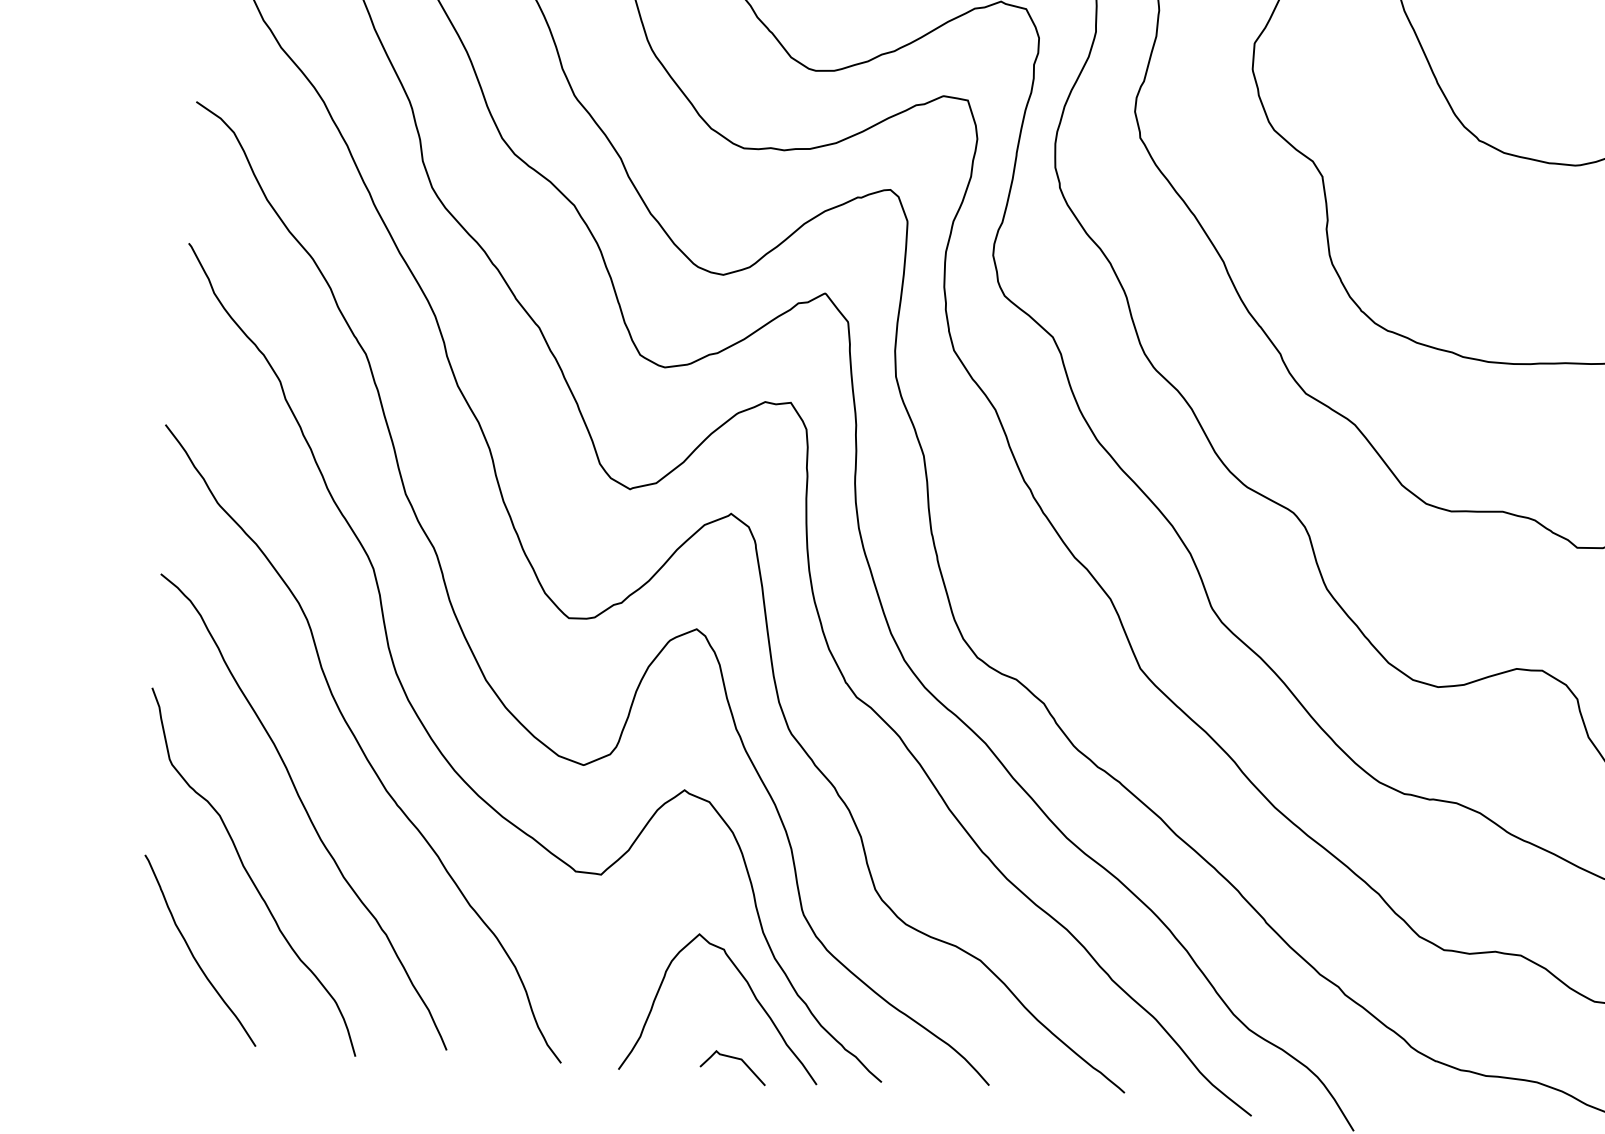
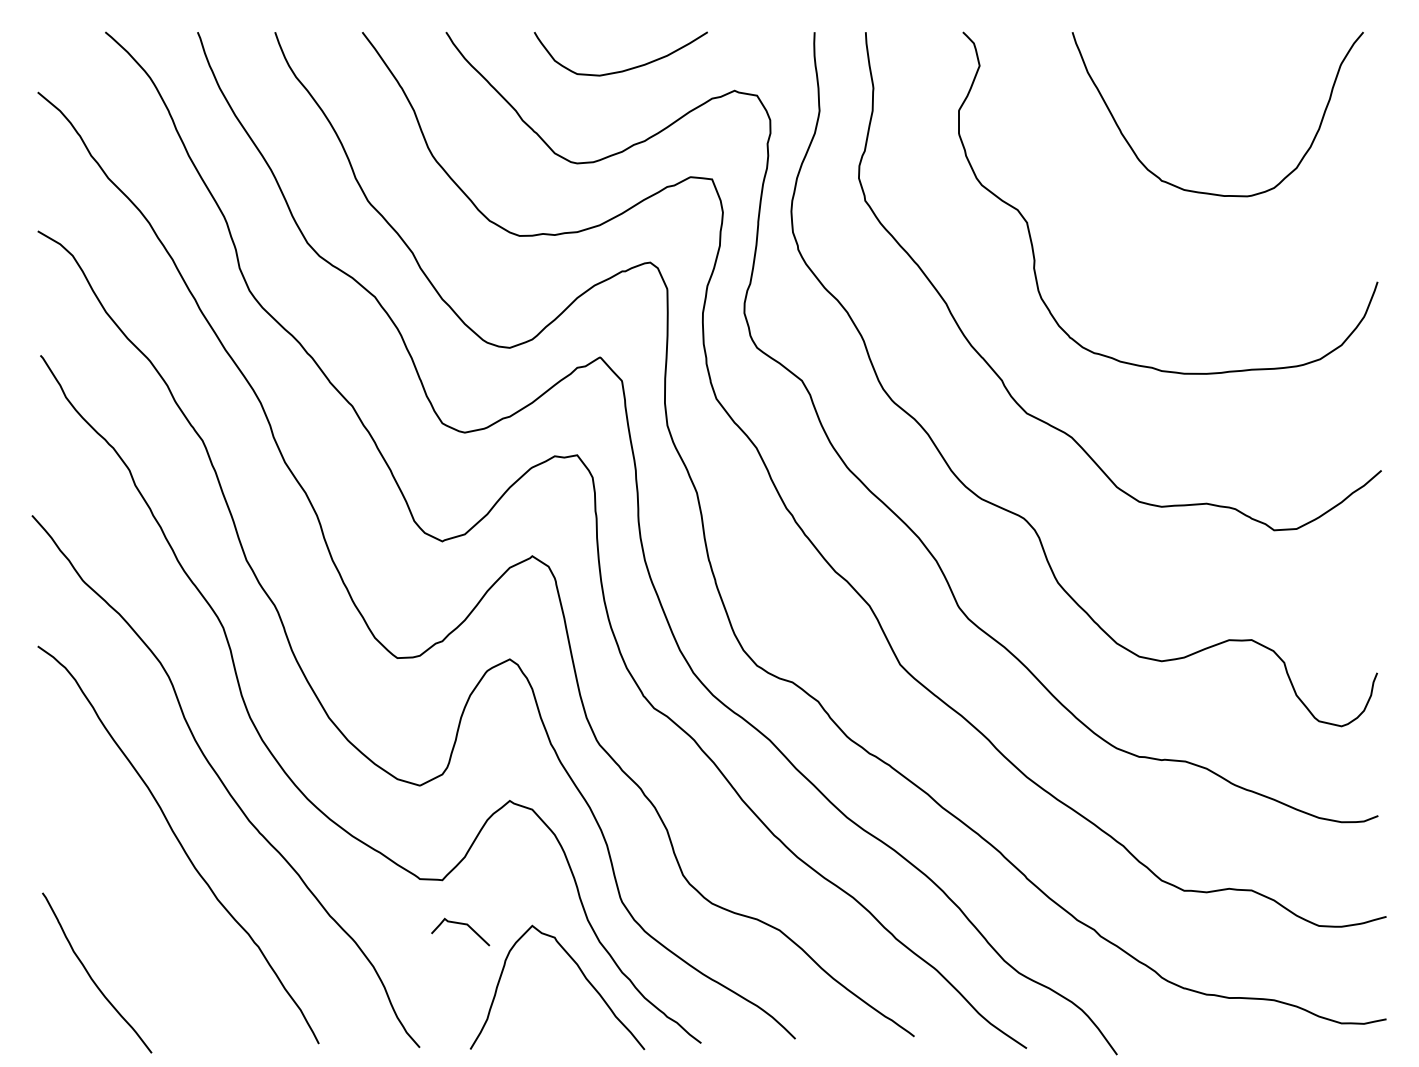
curve: (250, 874) -> (135, 903), removed
curve: (733, 1058) -> (460, 924), moved

